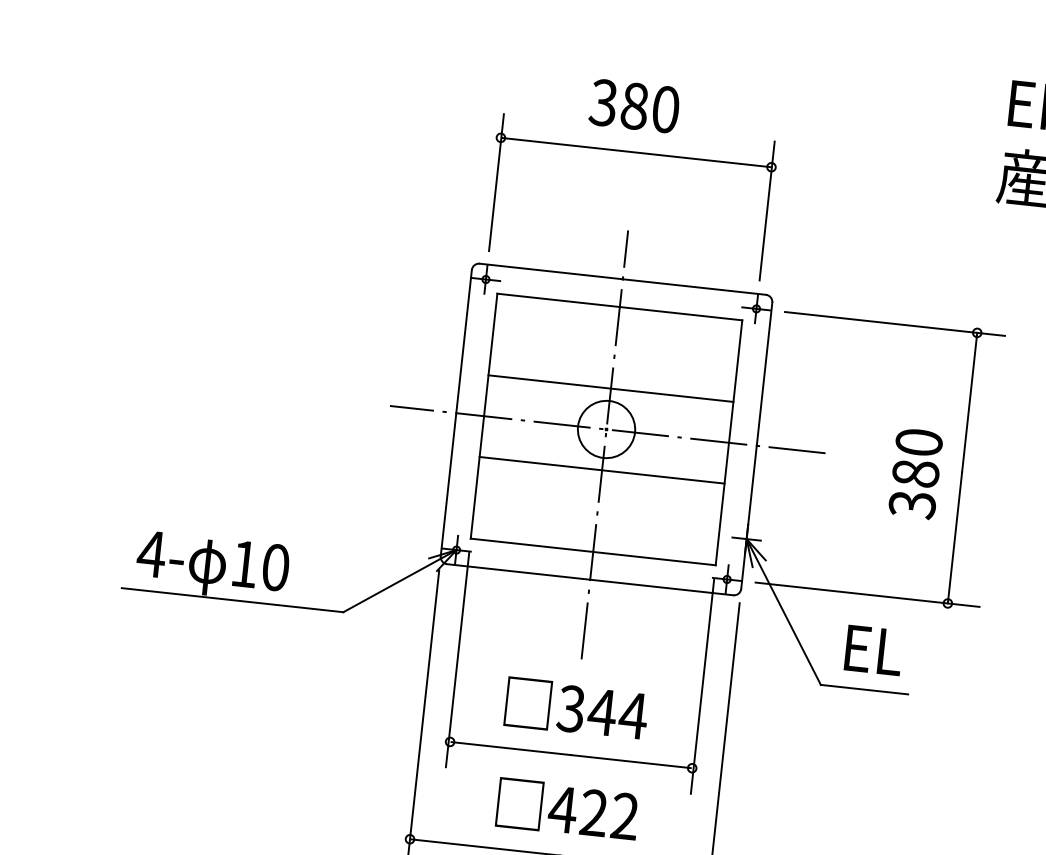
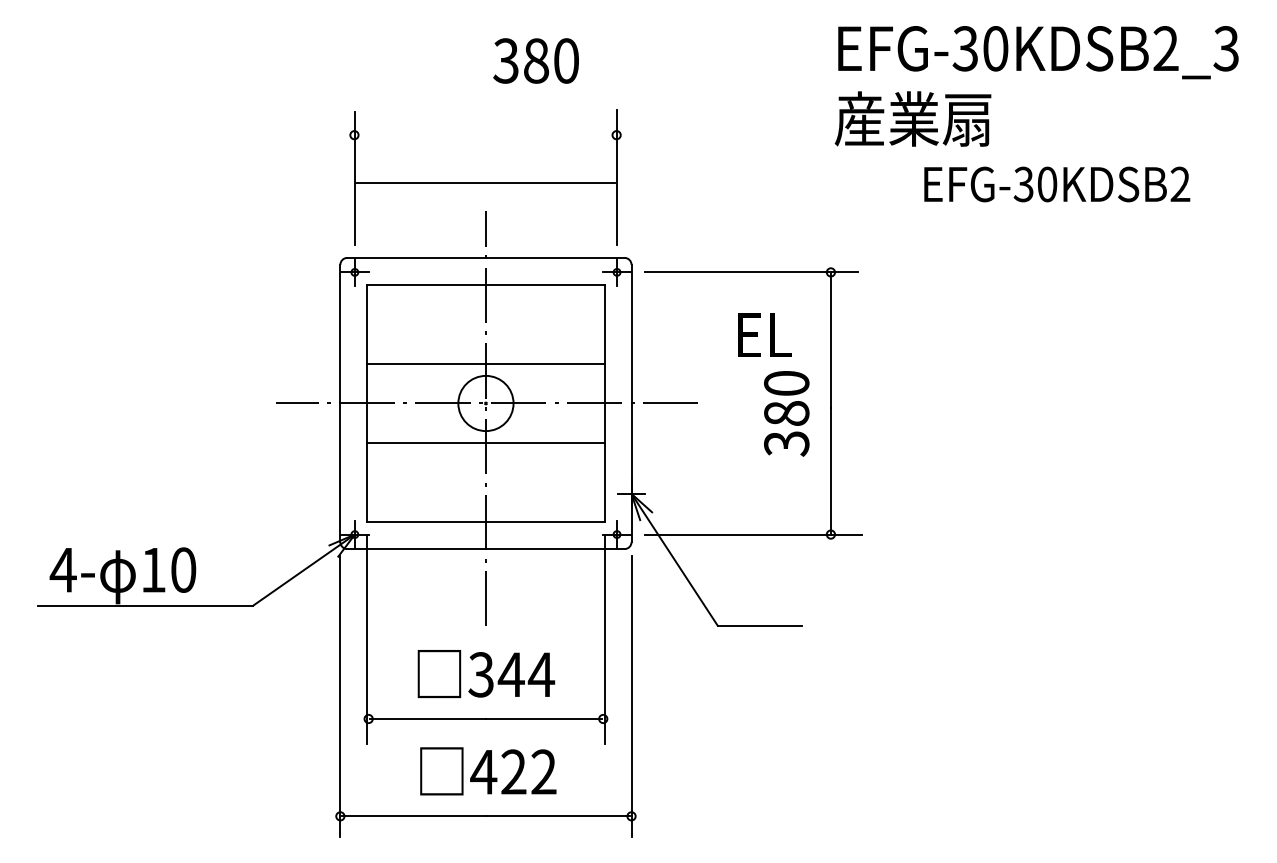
text: (633, 105) -> (535, 60), moved
line: (636, 152) -> (485, 183), moved
text: (873, 649) -> (764, 334), moved

